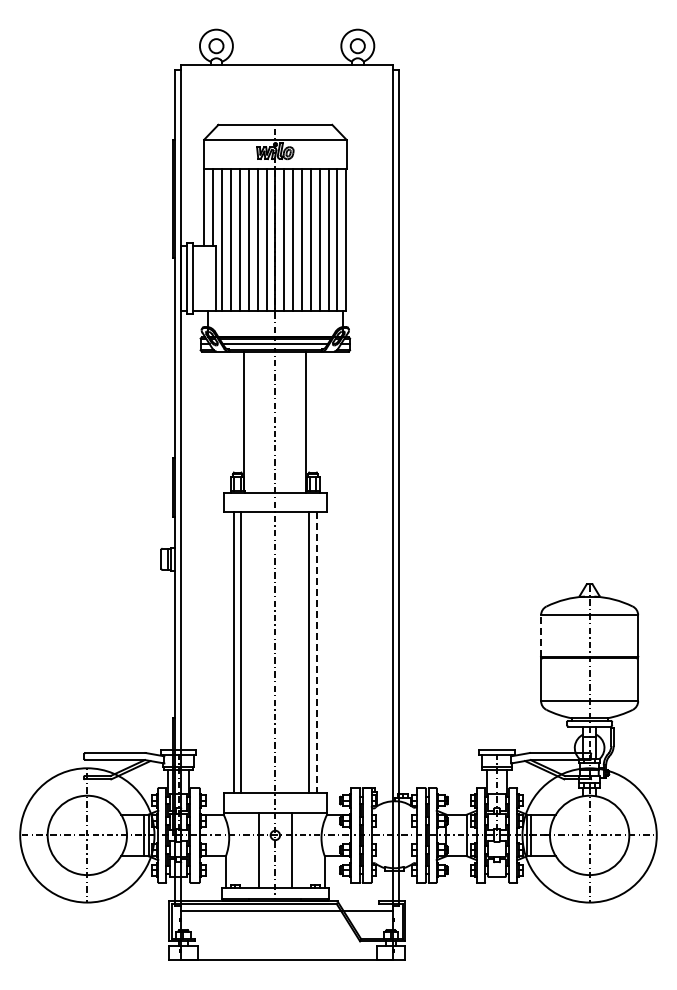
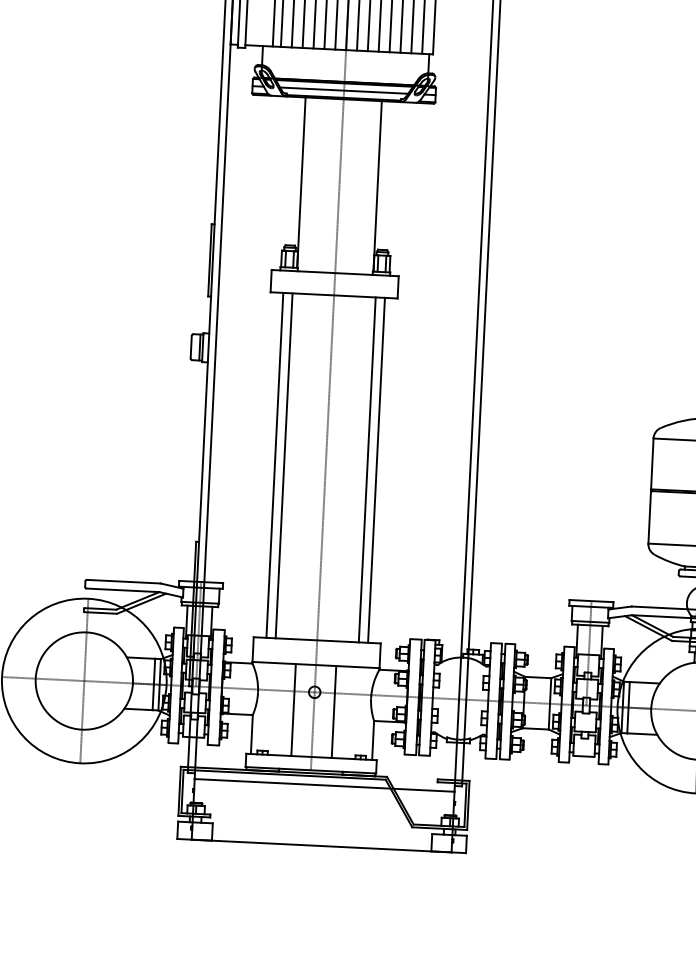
line: (541, 636) -> (652, 464), dashed -> solid
line: (316, 652) -> (376, 470), dashed -> solid

